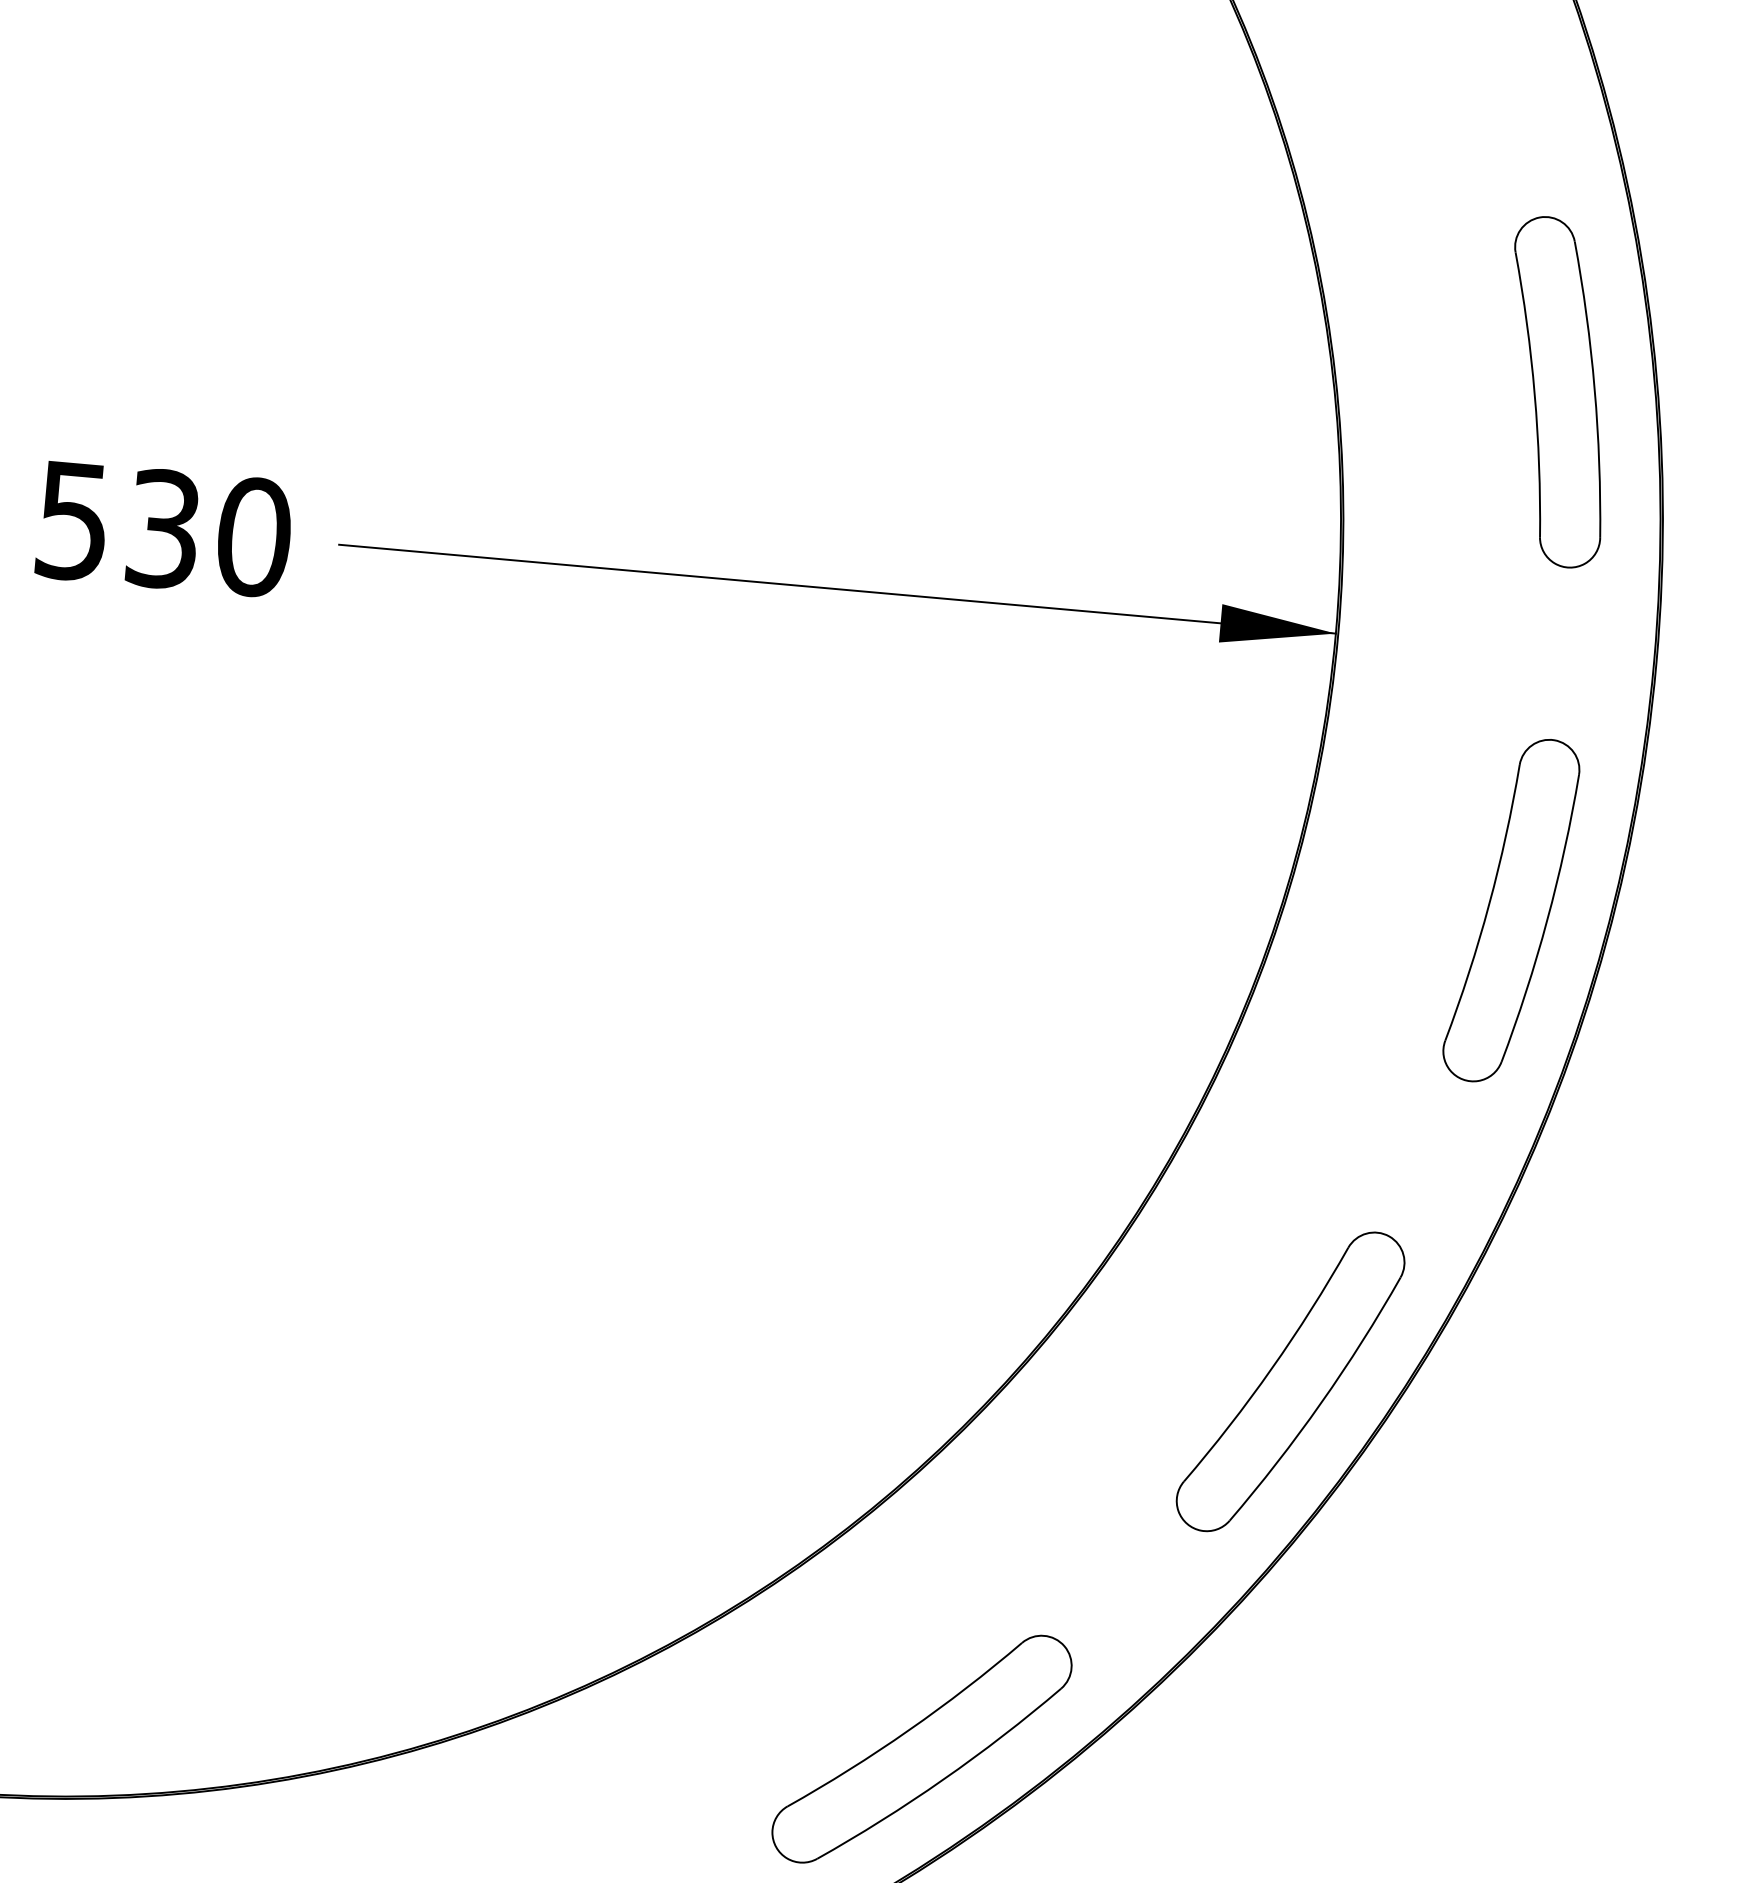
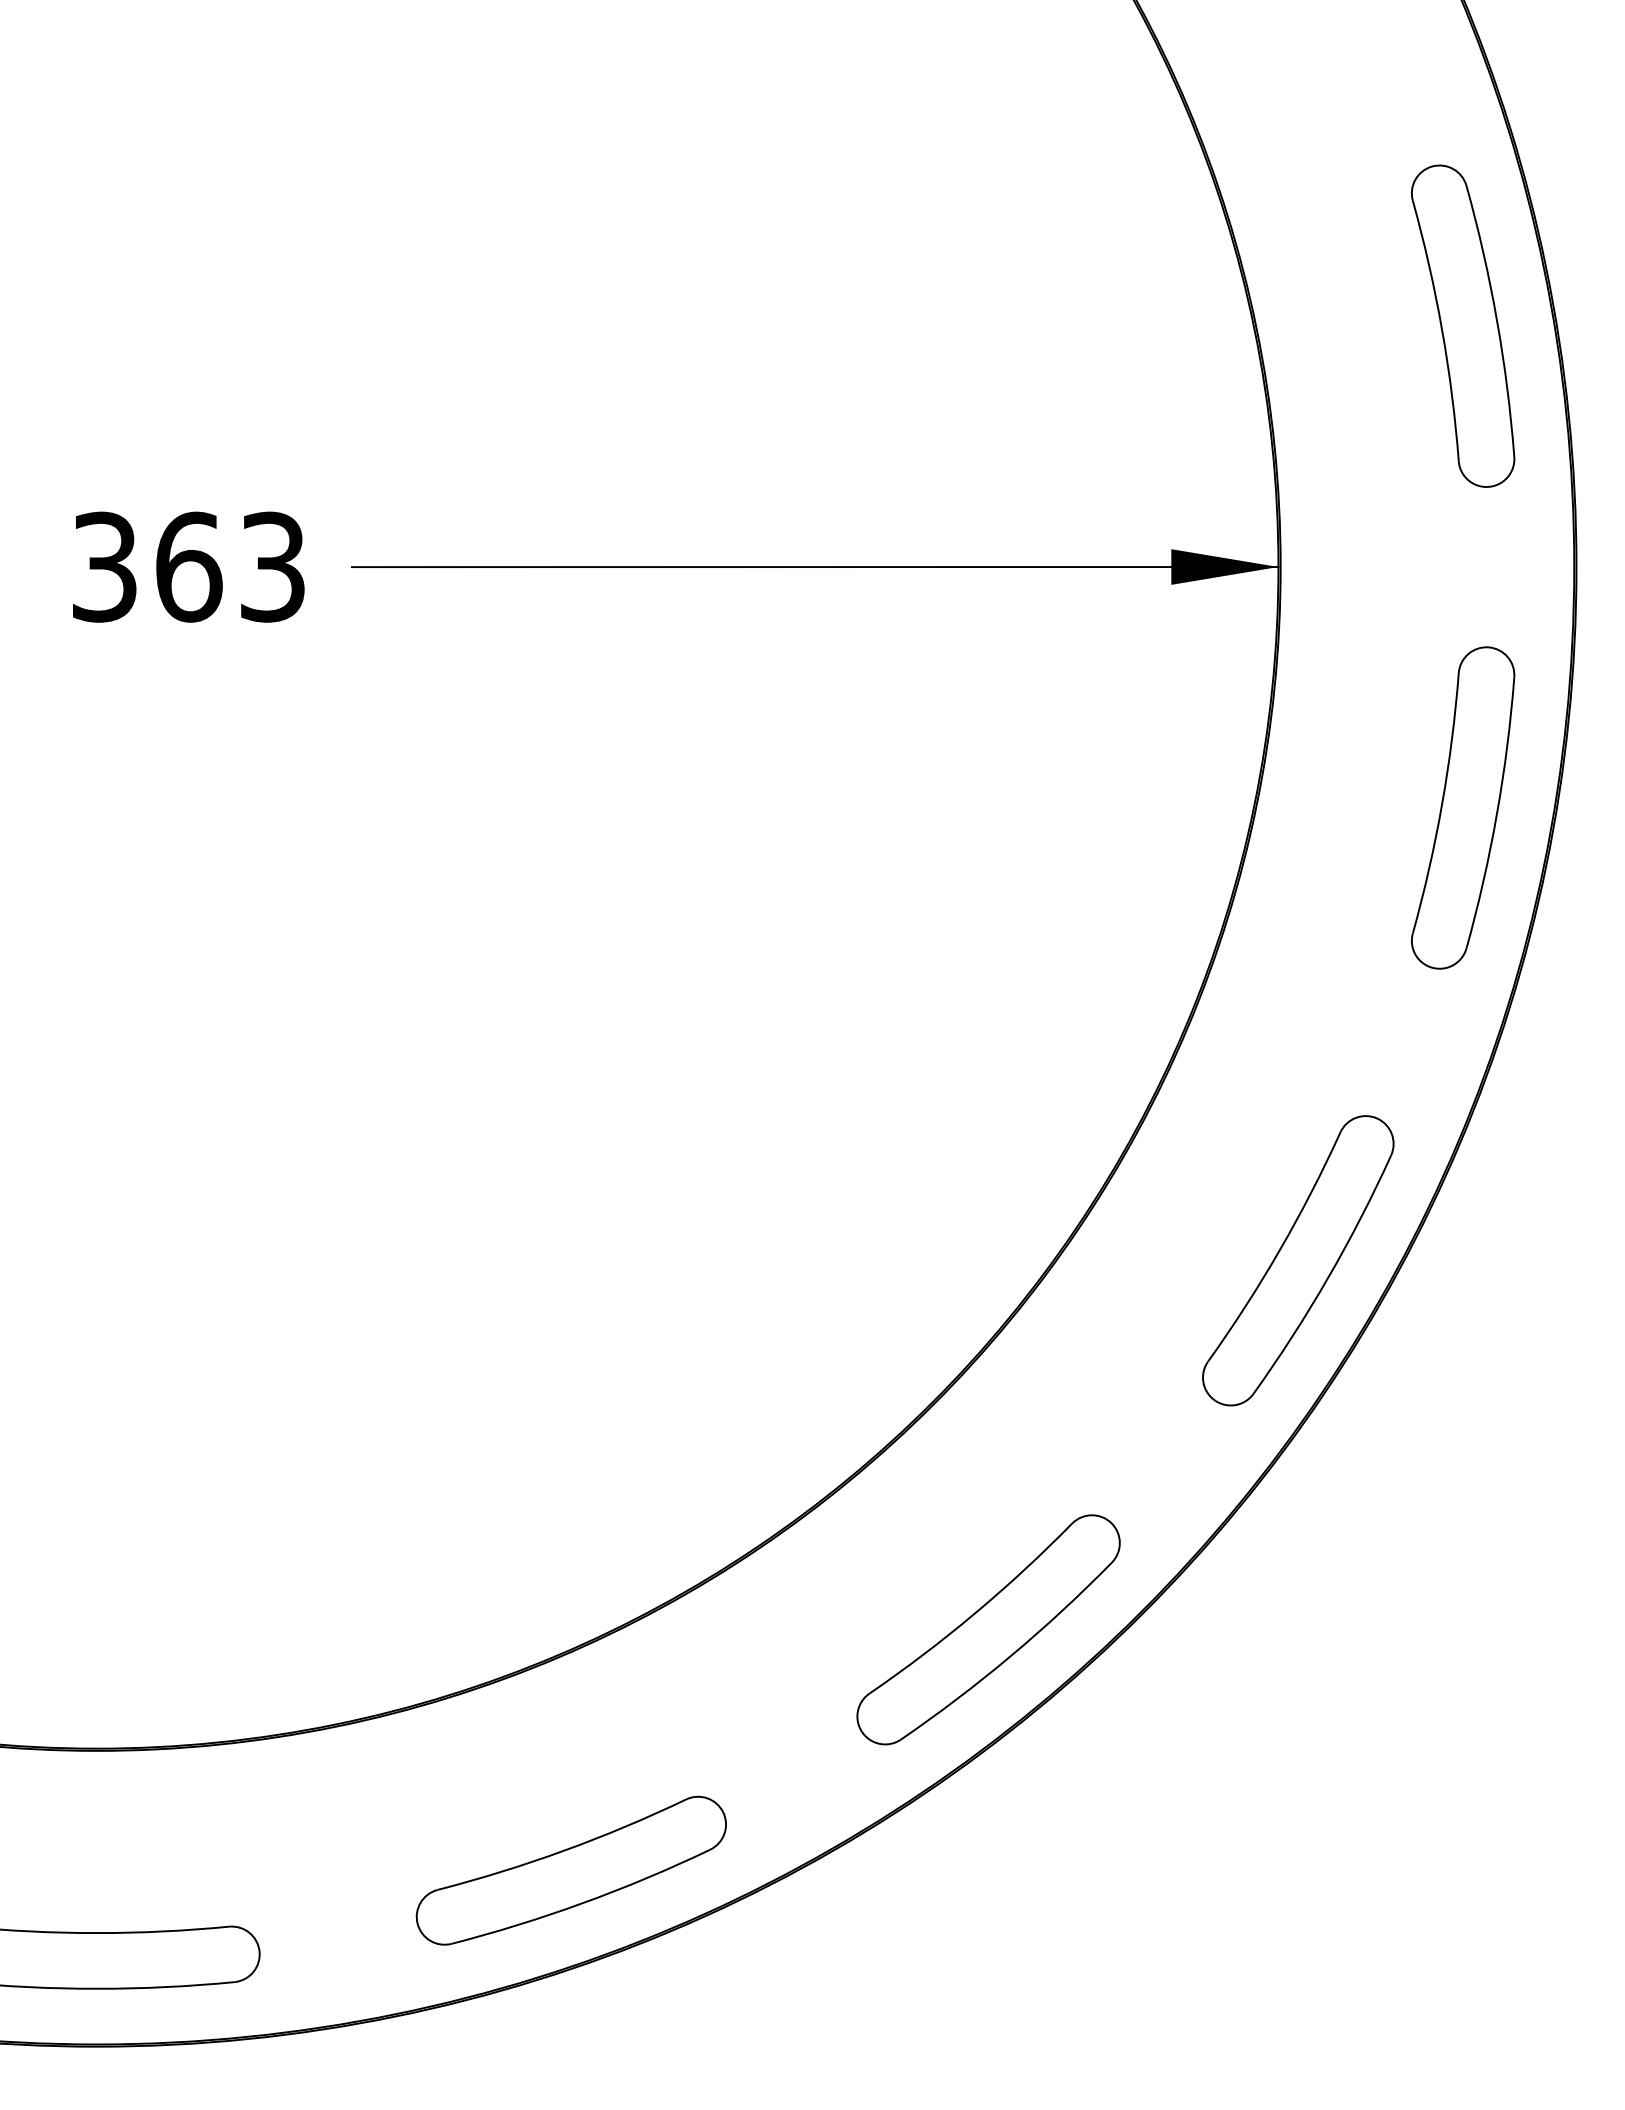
text: (164, 528) -> (189, 566), 530 -> 363

